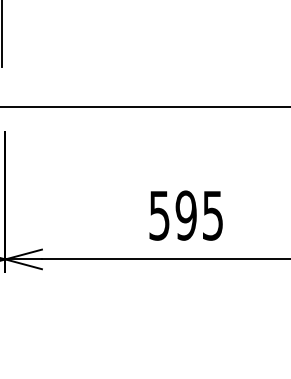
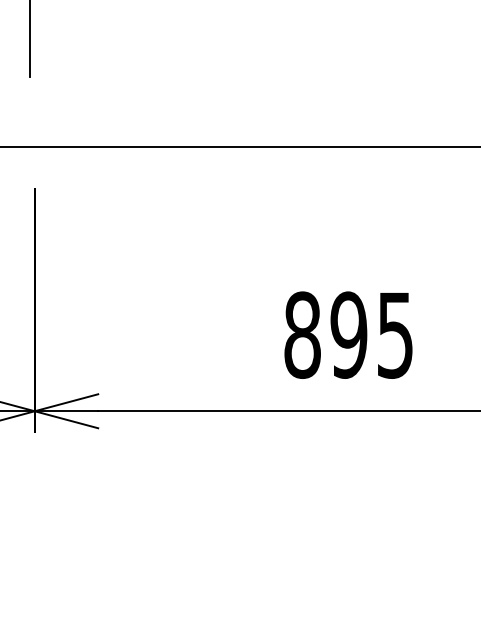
text: (159, 215) -> (302, 334), 595 -> 895

